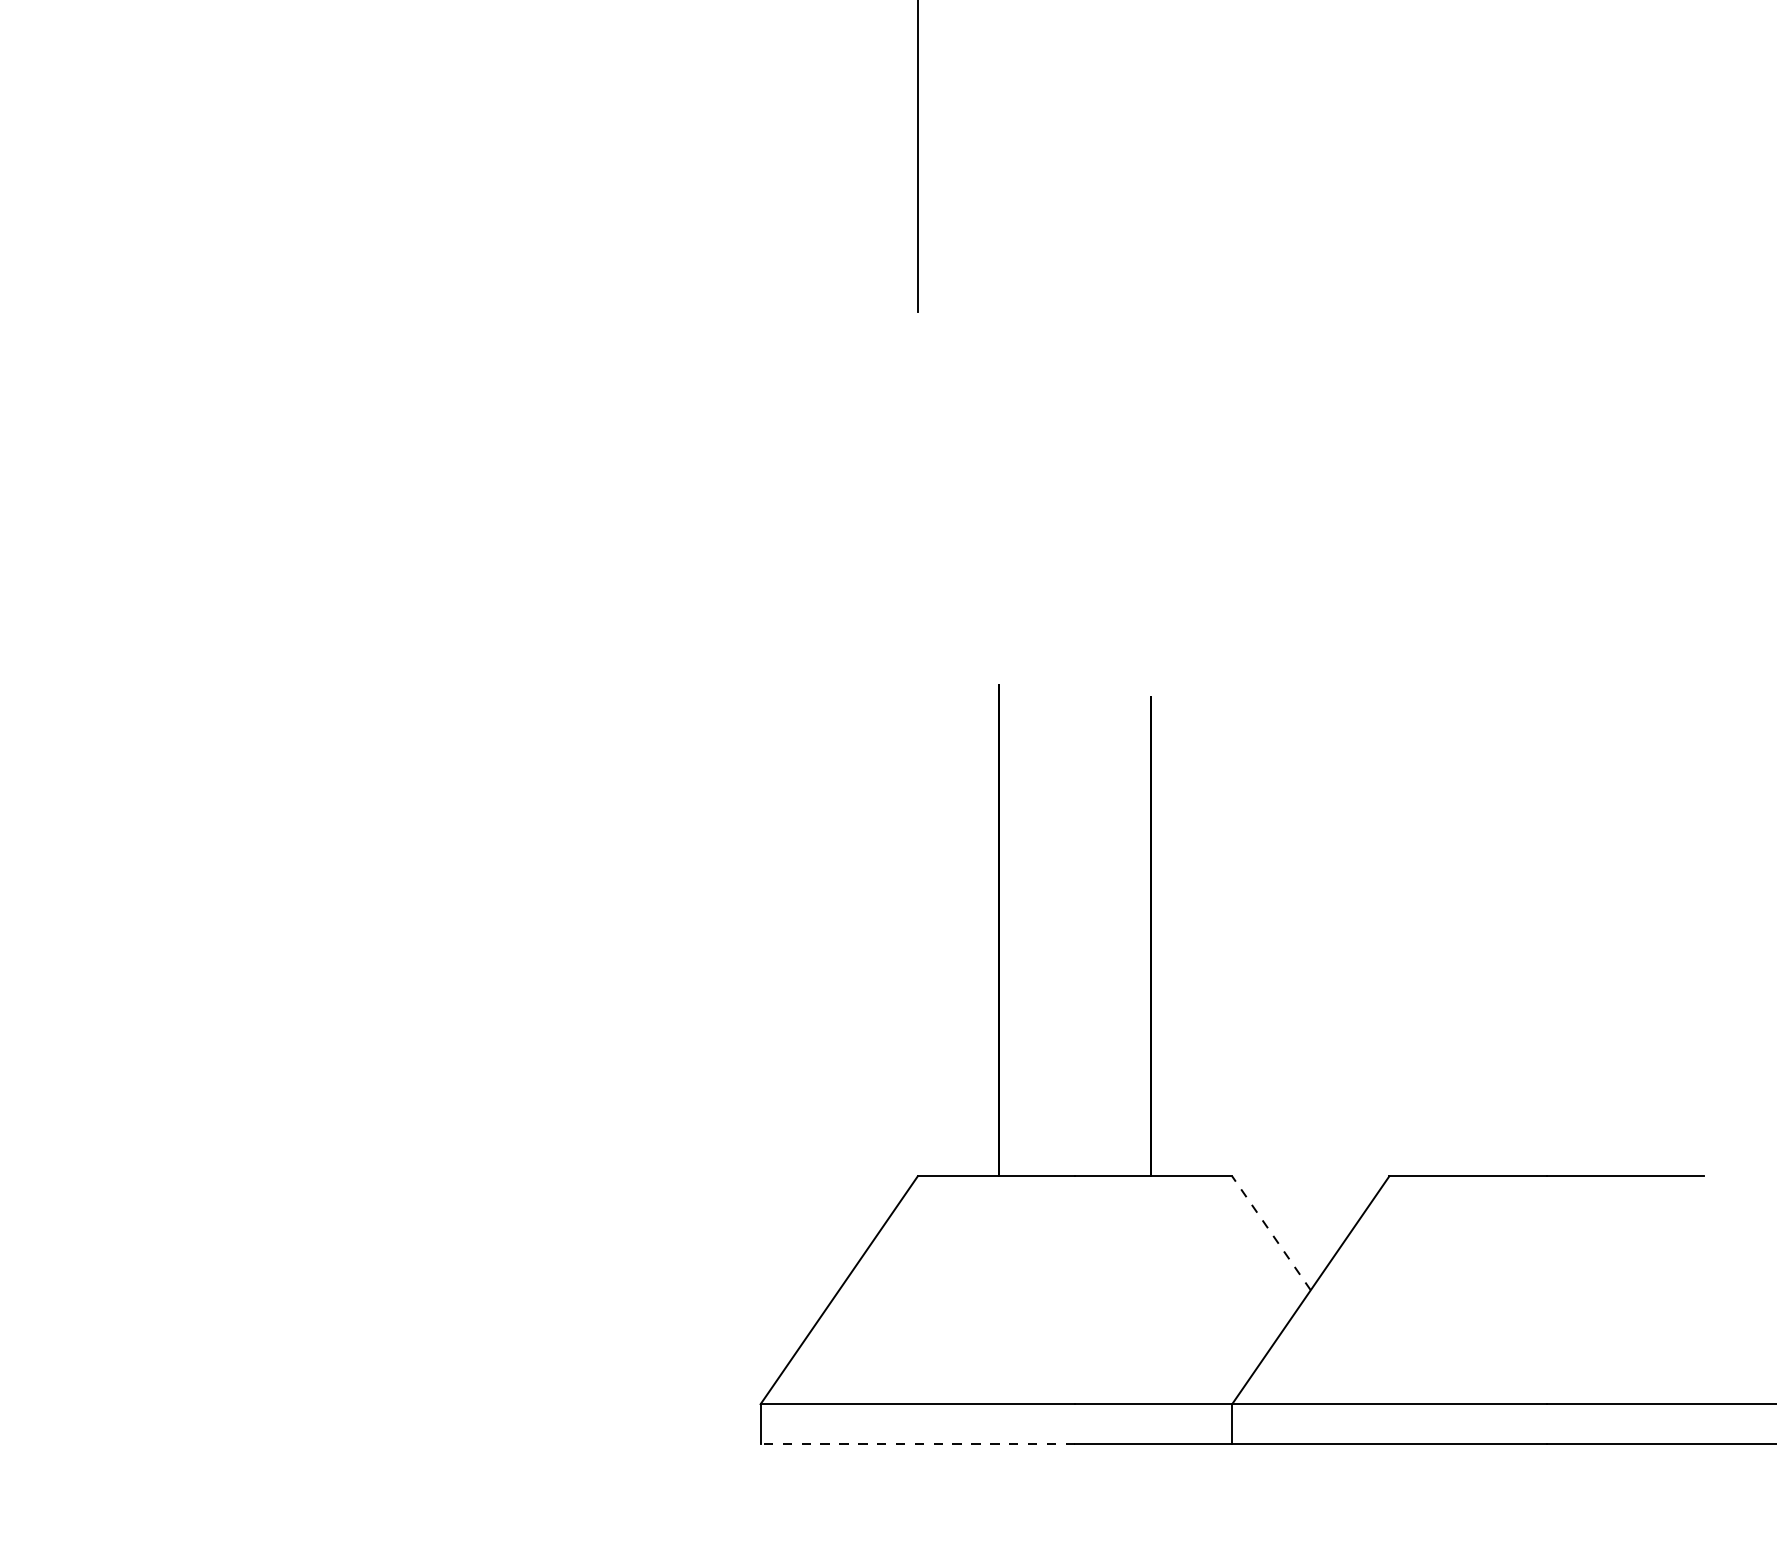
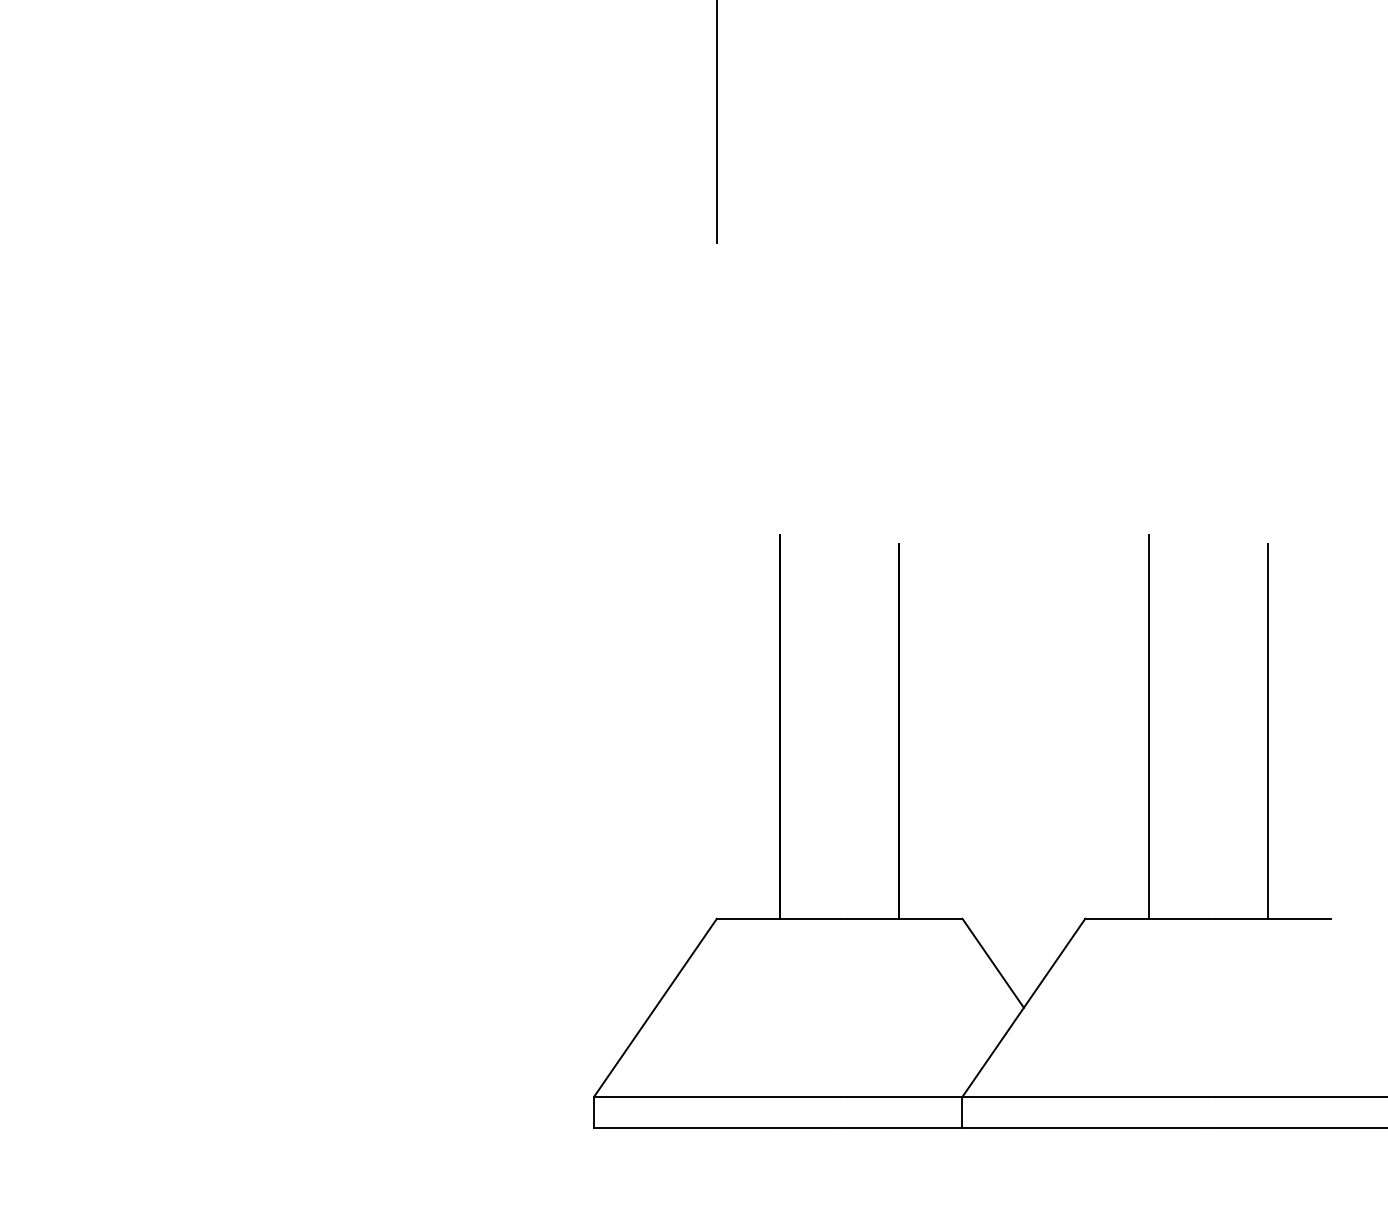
line: (1470, 930) -> (1148, 726), added
line: (1622, 936) -> (1267, 731), added
line: (1270, 1232) -> (992, 962), dashed -> solid
line: (917, 1443) -> (716, 1127), dashed -> solid

